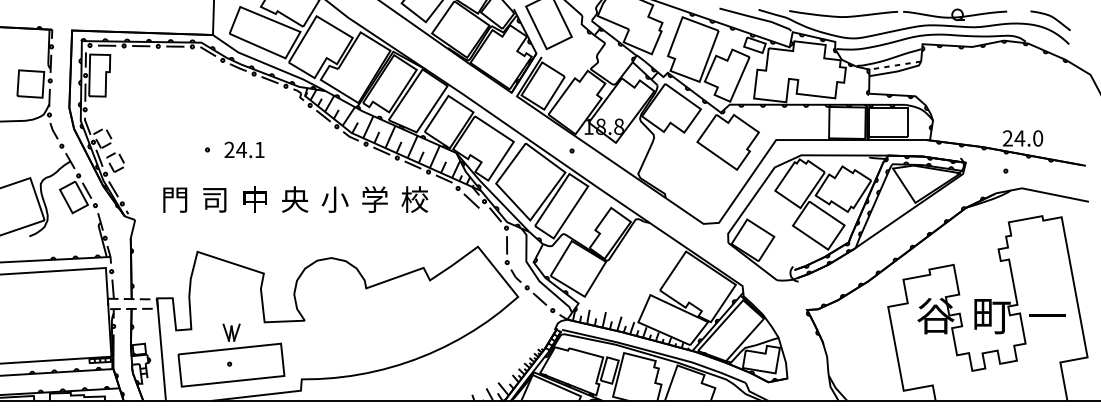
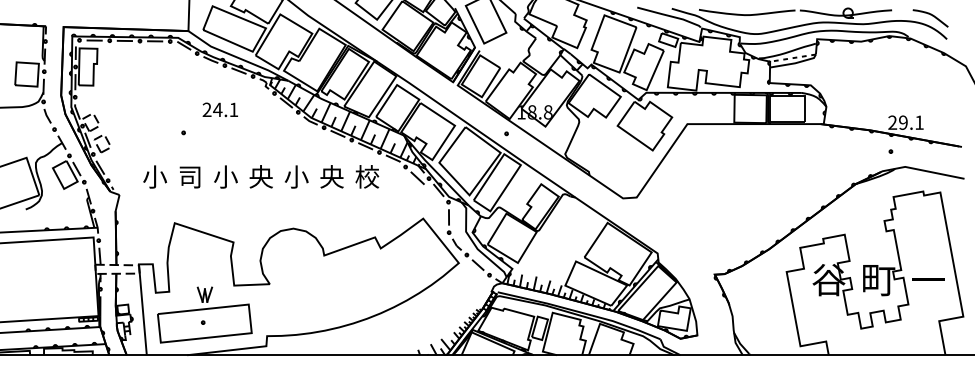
text: (1027, 138) -> (910, 122), 24.0 -> 29.1
text: (243, 149) -> (219, 109), moved
text: (175, 199) -> (155, 176), 門 -> 小
text: (254, 199) -> (225, 176), 中 -> 小
text: (374, 199) -> (331, 176), 学 -> 央
part: (847, 218) -> (750, 193), removed

